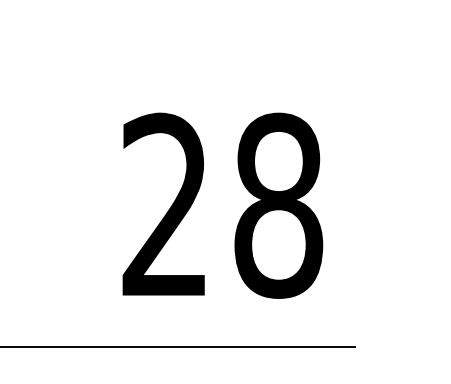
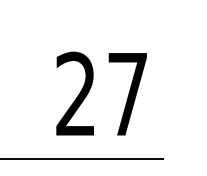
text: (277, 203) -> (127, 93), 28 -> 27

